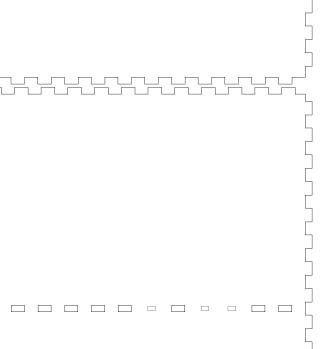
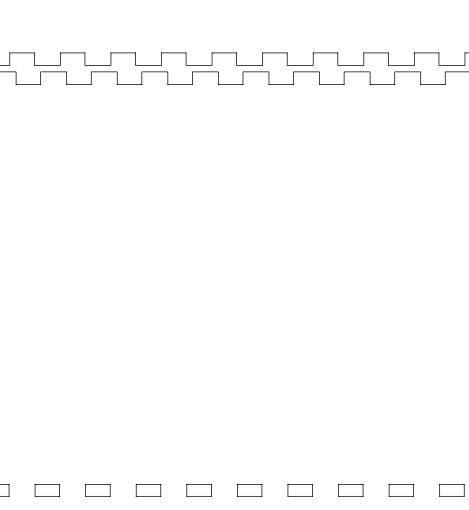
part: (151, 308) -> (249, 490), size x1.67
part: (204, 308) -> (349, 490), size x1.67
part: (231, 308) -> (400, 490), size x1.67

